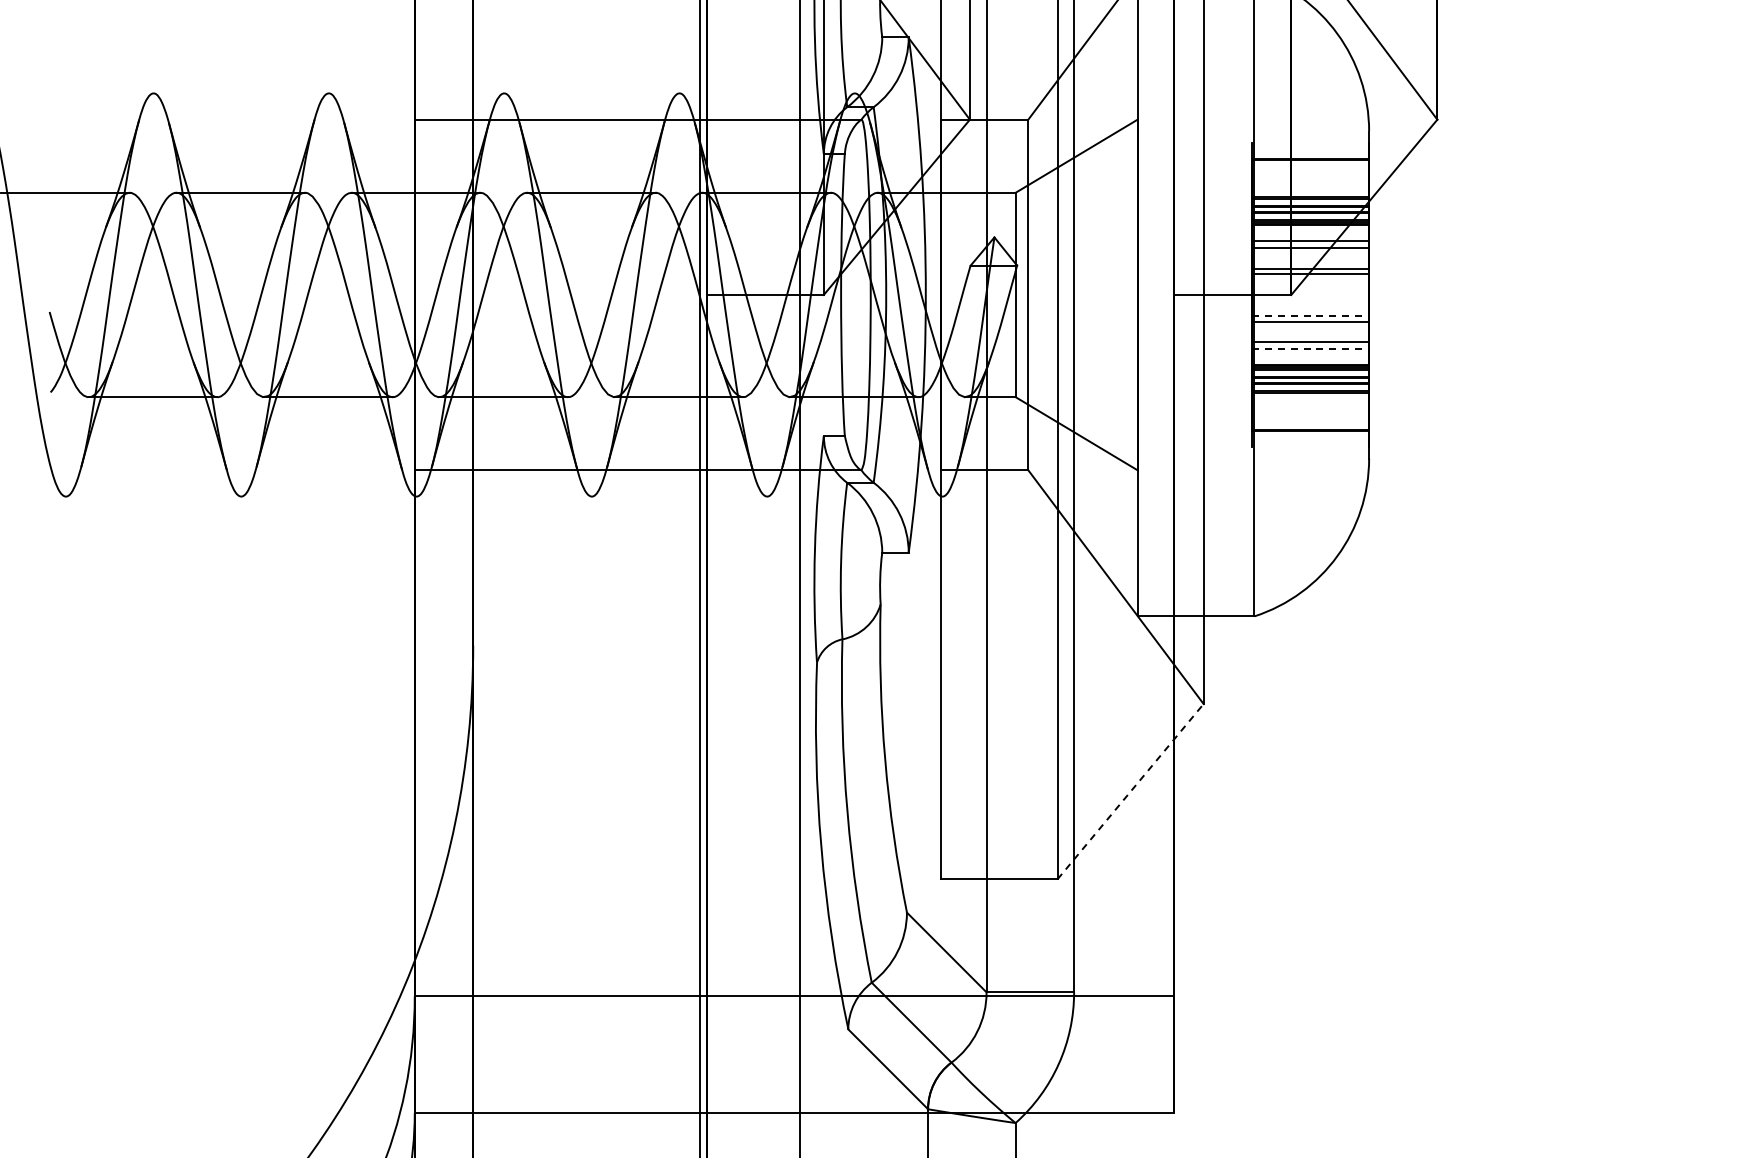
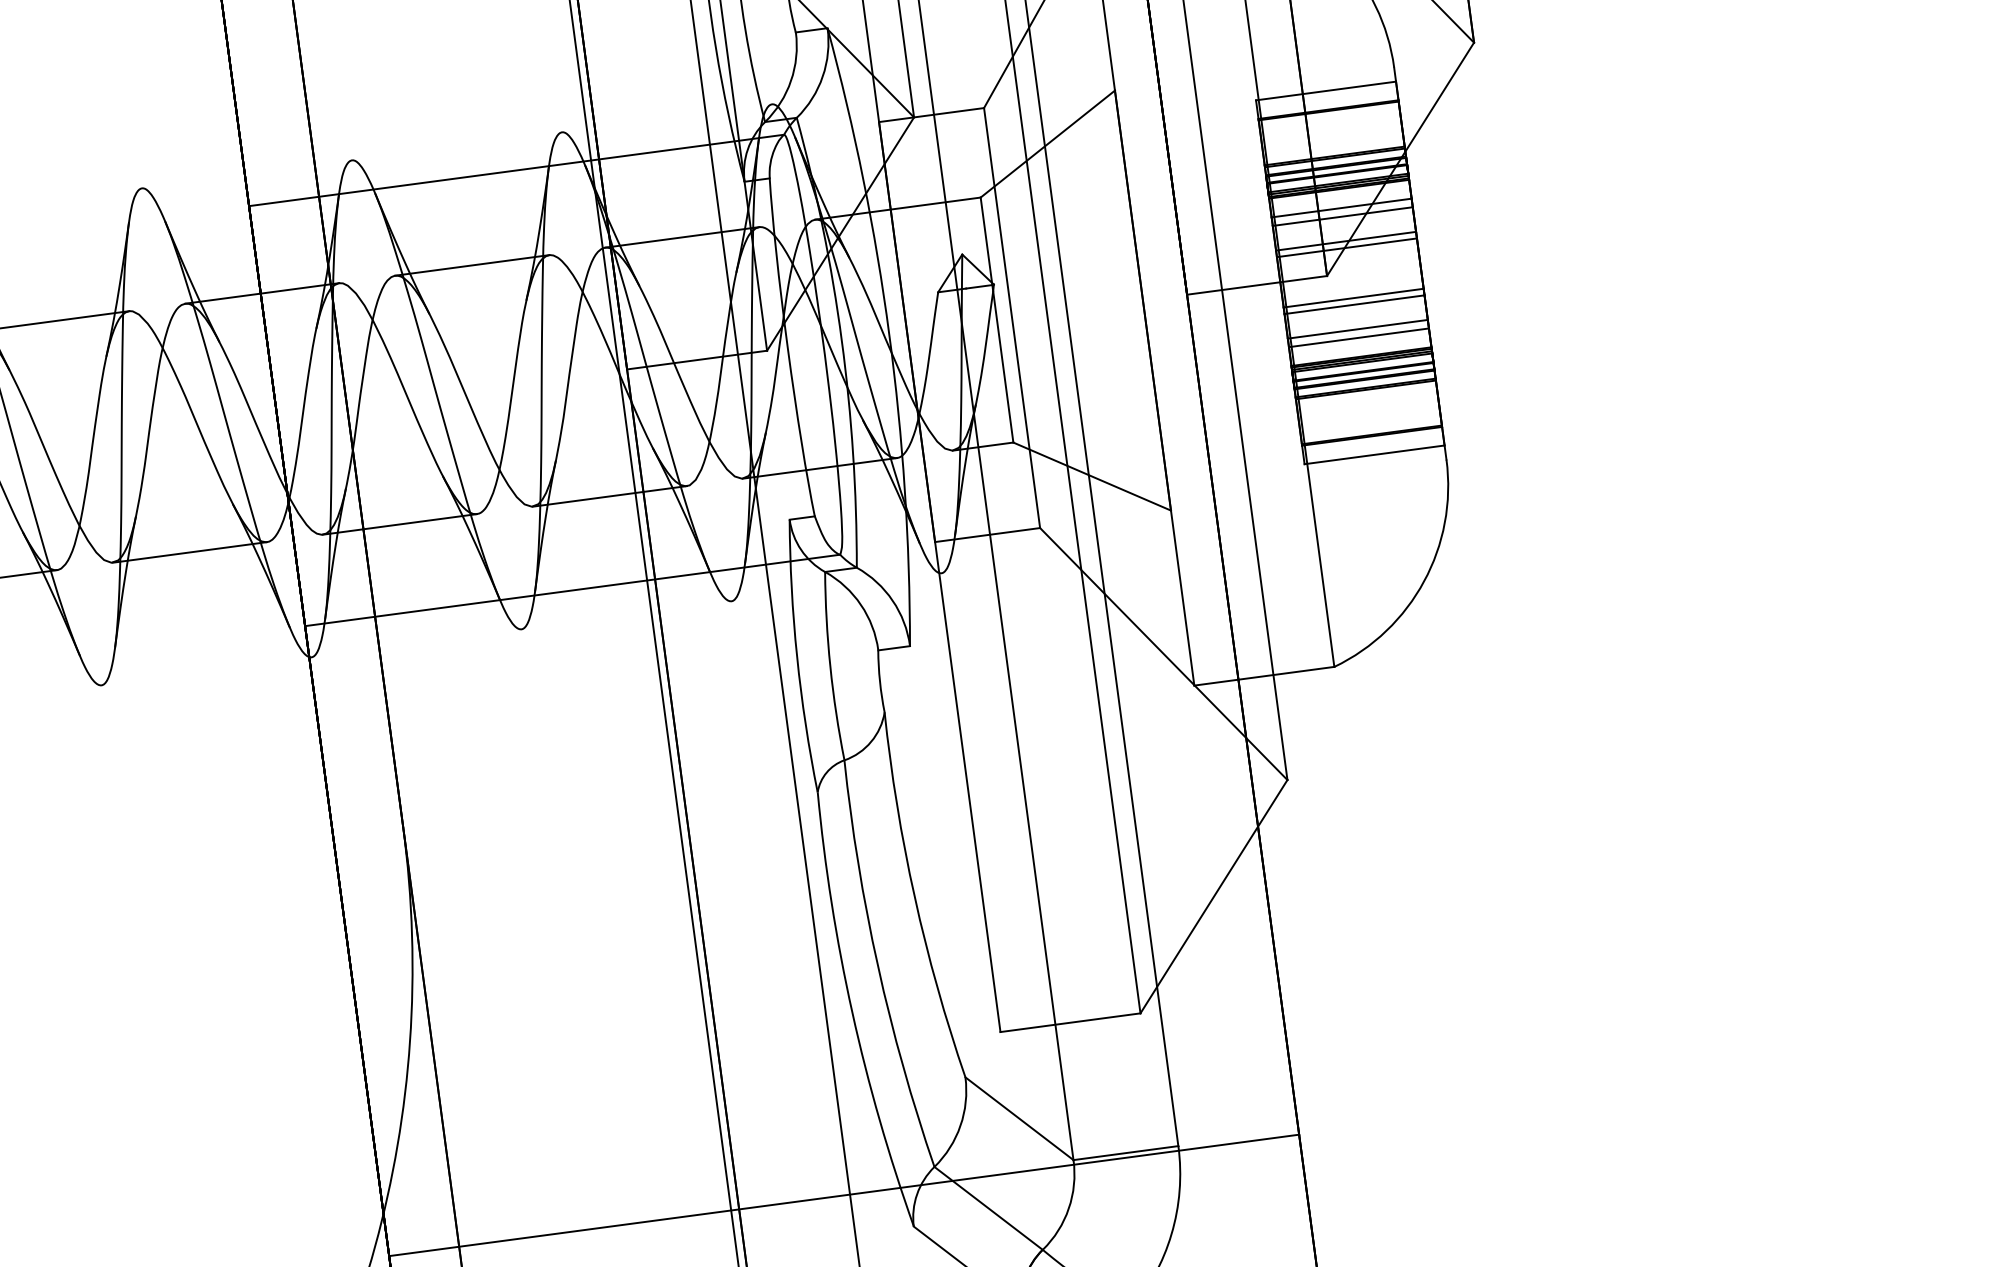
line: (1310, 143) -> (1325, 91), added
line: (1311, 316) -> (1354, 298), dashed -> solid
line: (1311, 349) -> (1359, 338), dashed -> solid
line: (1310, 446) -> (1374, 454), added
line: (1130, 791) -> (1213, 896), dashed -> solid

